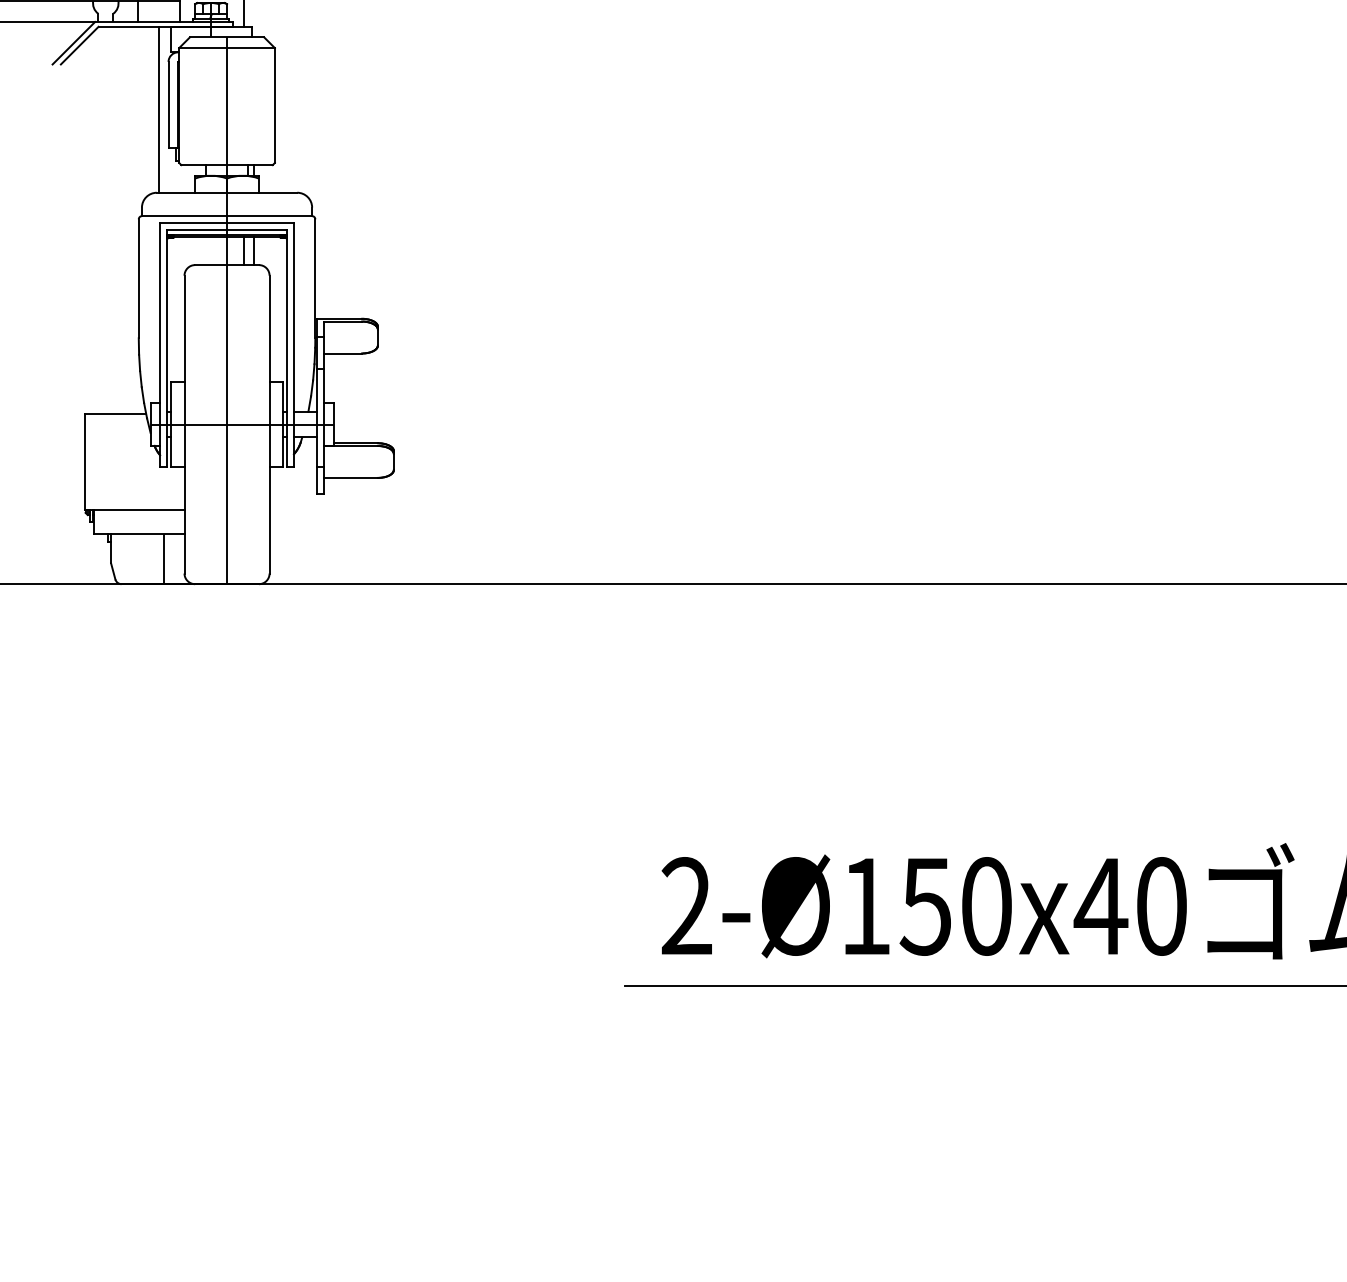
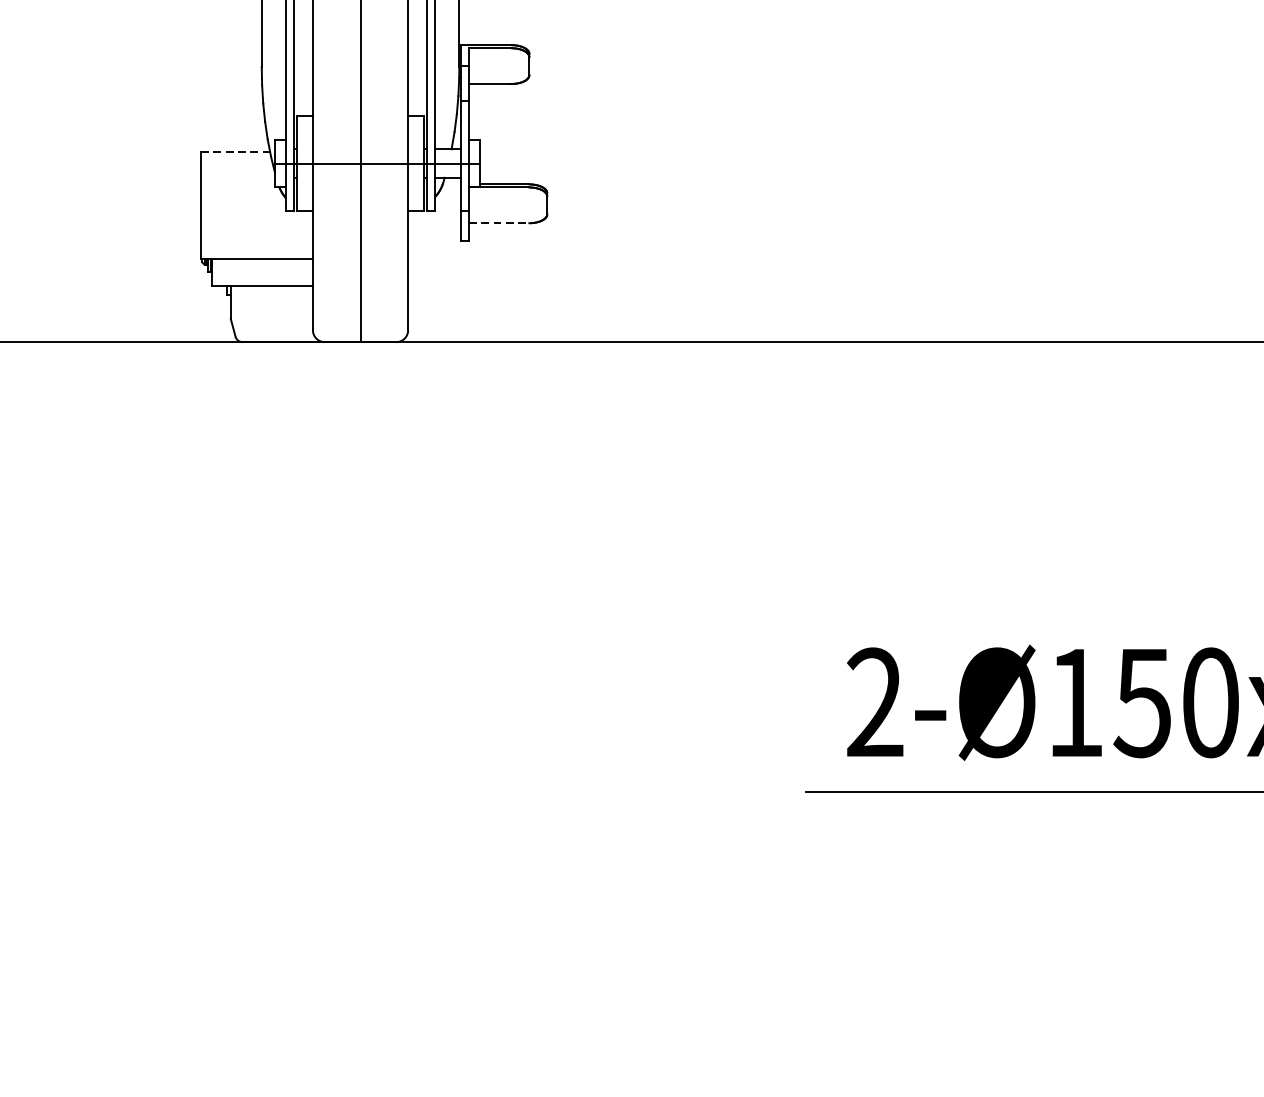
line: (115, 413) -> (235, 151), solid -> dashed
line: (350, 477) -> (498, 222), solid -> dashed
line: (164, 559) -> (290, 314), removed

